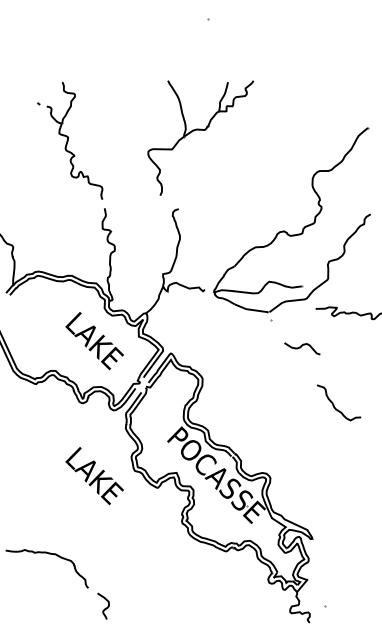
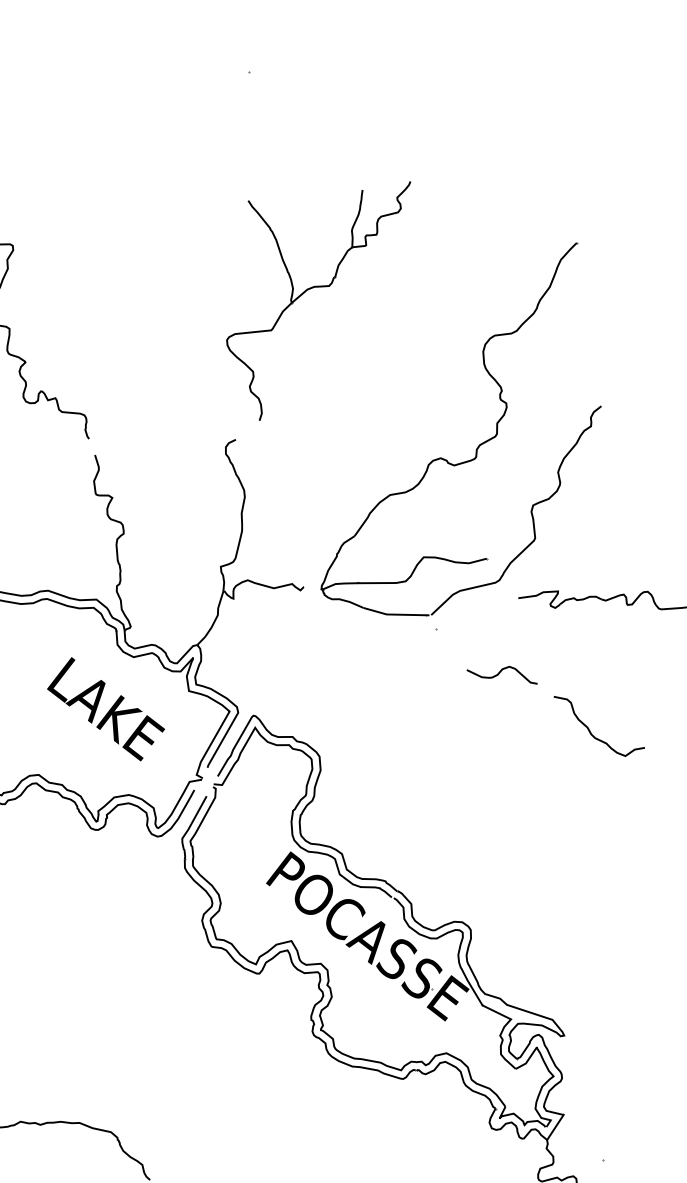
part: (200, 130) -> (321, 287), moved
curve: (334, 404) -> (591, 729), moved
part: (94, 476) -> (136, 966), removed

